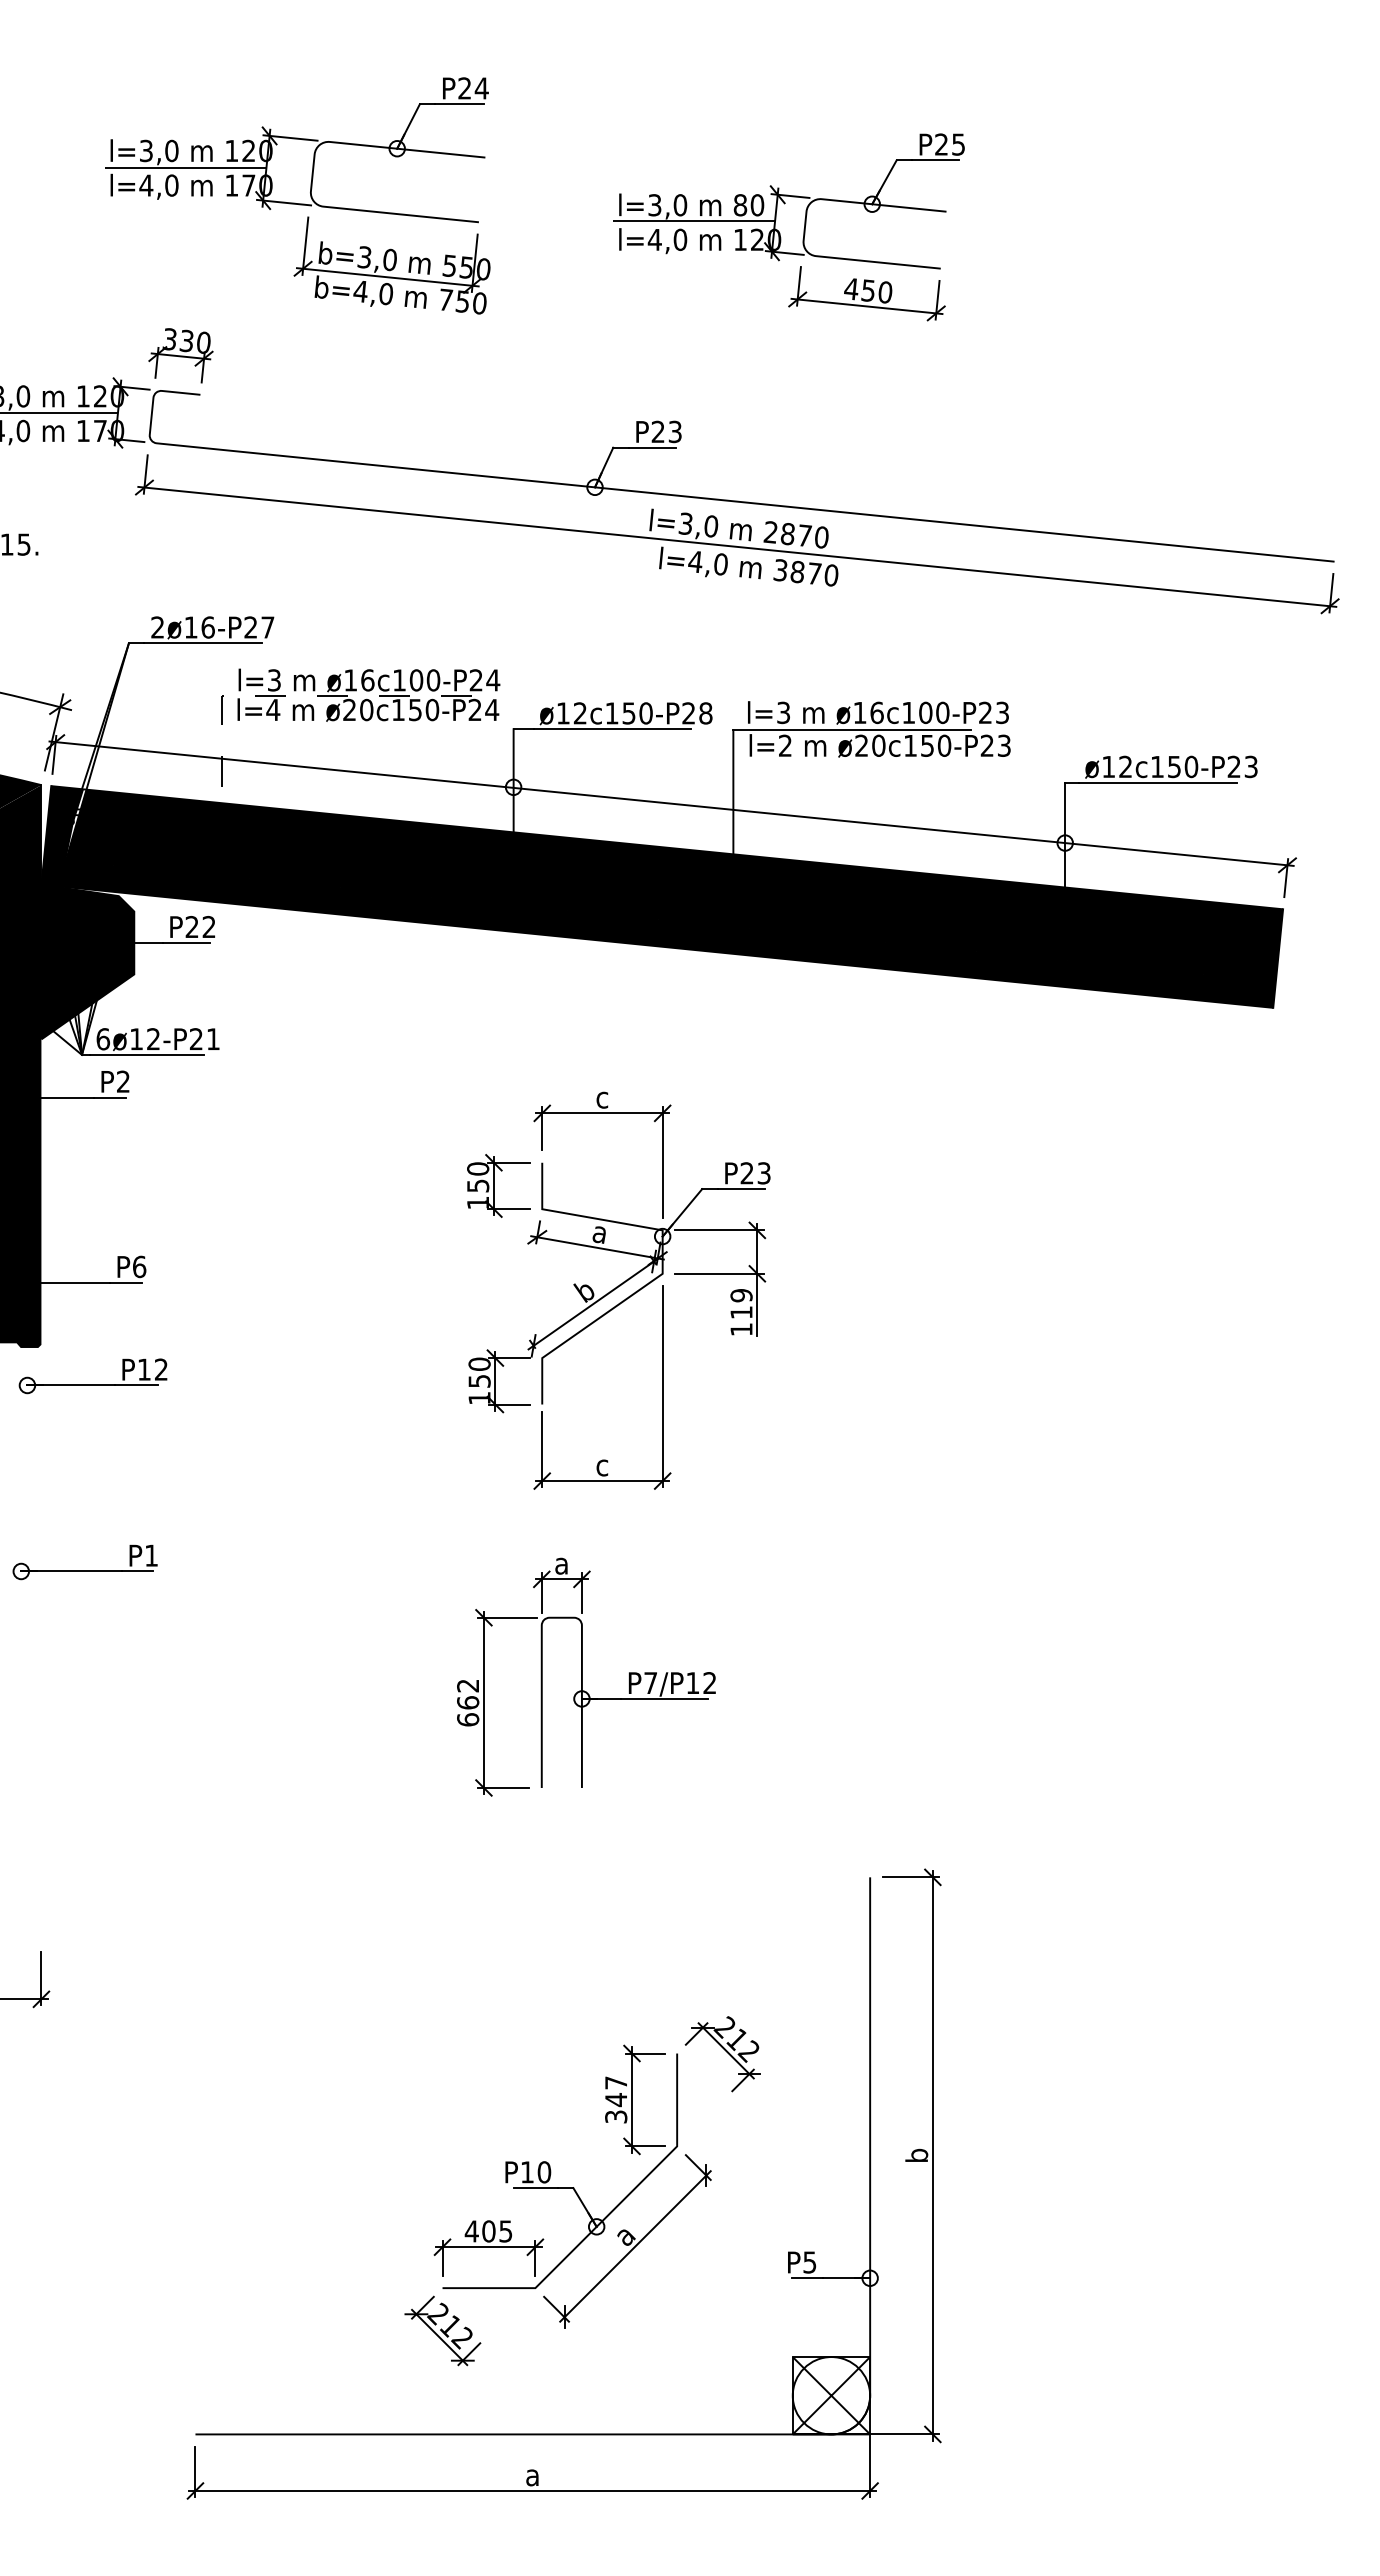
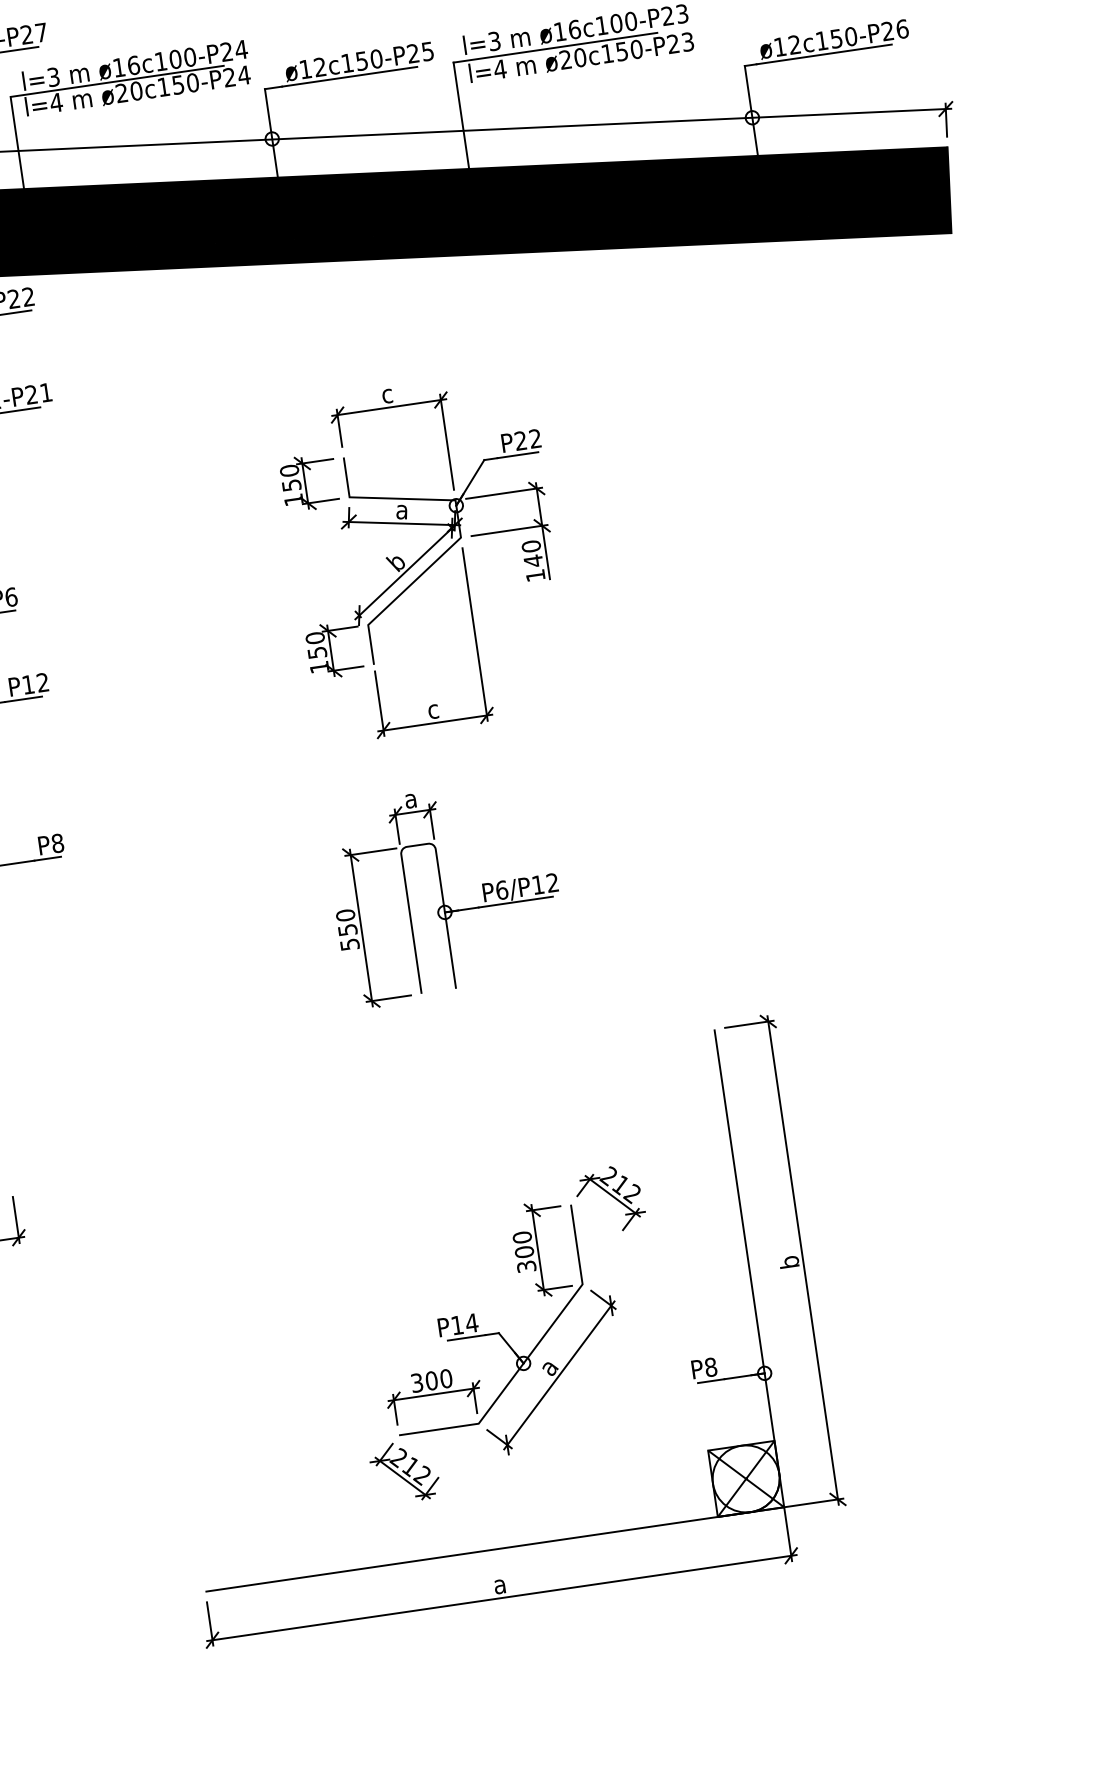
line: (281, 695) -> (61, 89), dashed -> solid
text: (705, 713) -> (427, 51), ø12c150-P28 -> ø12c150-P25
text: (785, 745) -> (500, 69), l=2 -> l=4
text: (1251, 766) -> (902, 28), ø12c150-P23 -> ø12c150-P26
text: (763, 1173) -> (534, 438), P23 -> P22
text: (741, 1304) -> (532, 554), 119 -> 140
text: (151, 1555) -> (57, 843), P1 -> P8
text: (650, 1683) -> (501, 890), P7/P12 -> P6/P12
text: (468, 1702) -> (348, 929), 662 -> 550
text: (616, 2091) -> (523, 1244), 347 -> 300
text: (544, 2172) -> (472, 1323), P10 -> P14
text: (488, 2231) -> (431, 1380), 405 -> 300
text: (809, 2262) -> (710, 1367), P5 -> P8

